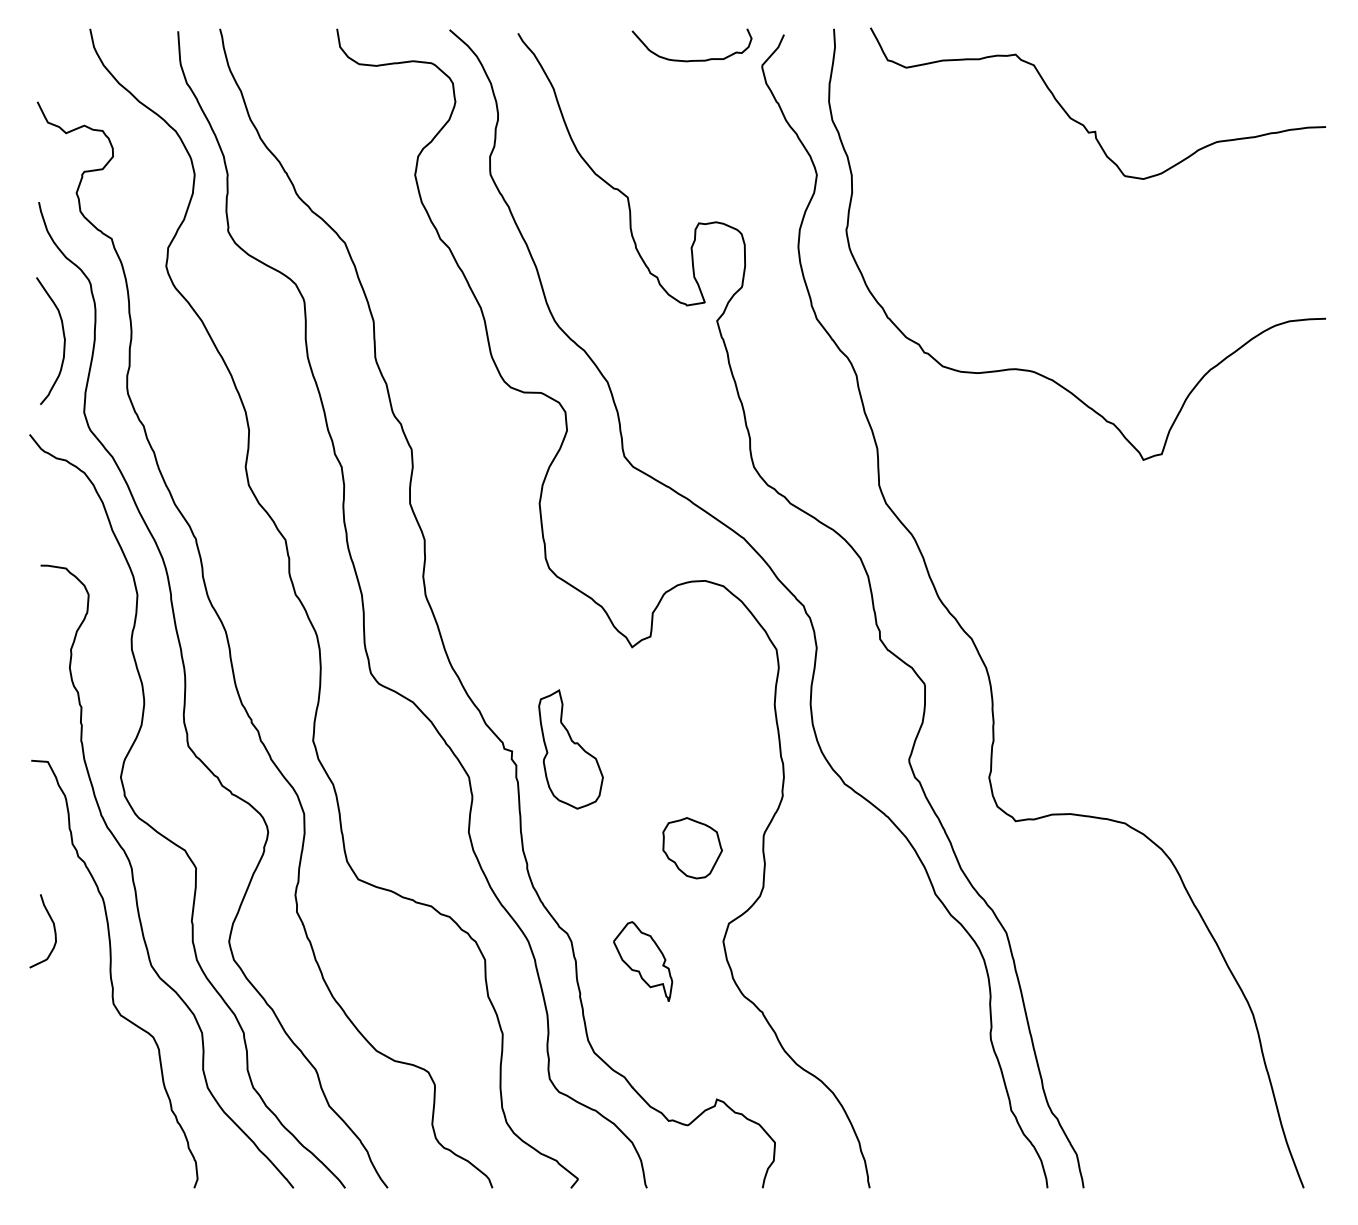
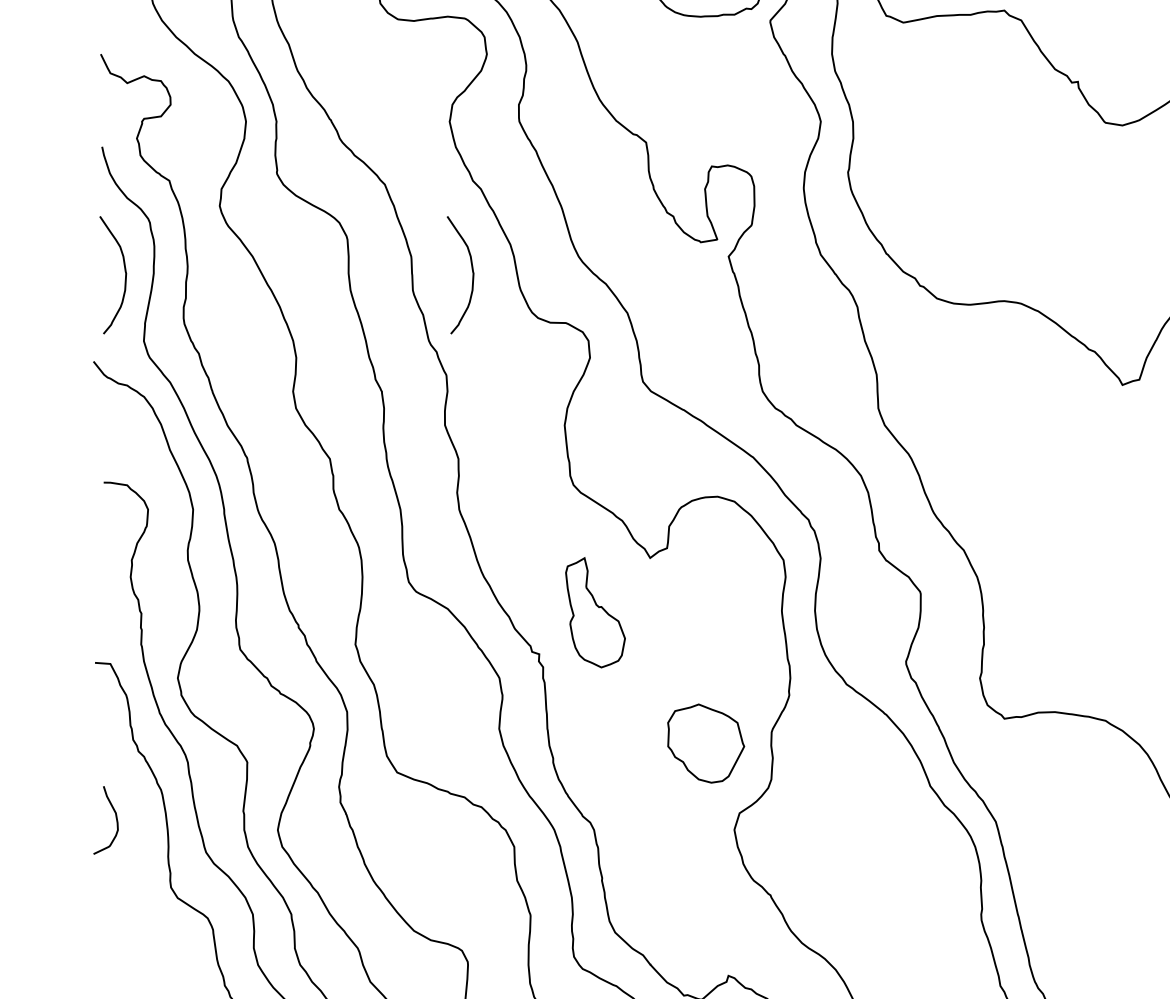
curve: (439, 338) -> (472, 272), added
part: (570, 749) -> (595, 612), moved
part: (692, 848) -> (705, 743), size x1.4
part: (643, 961) -> (660, 848), removed

